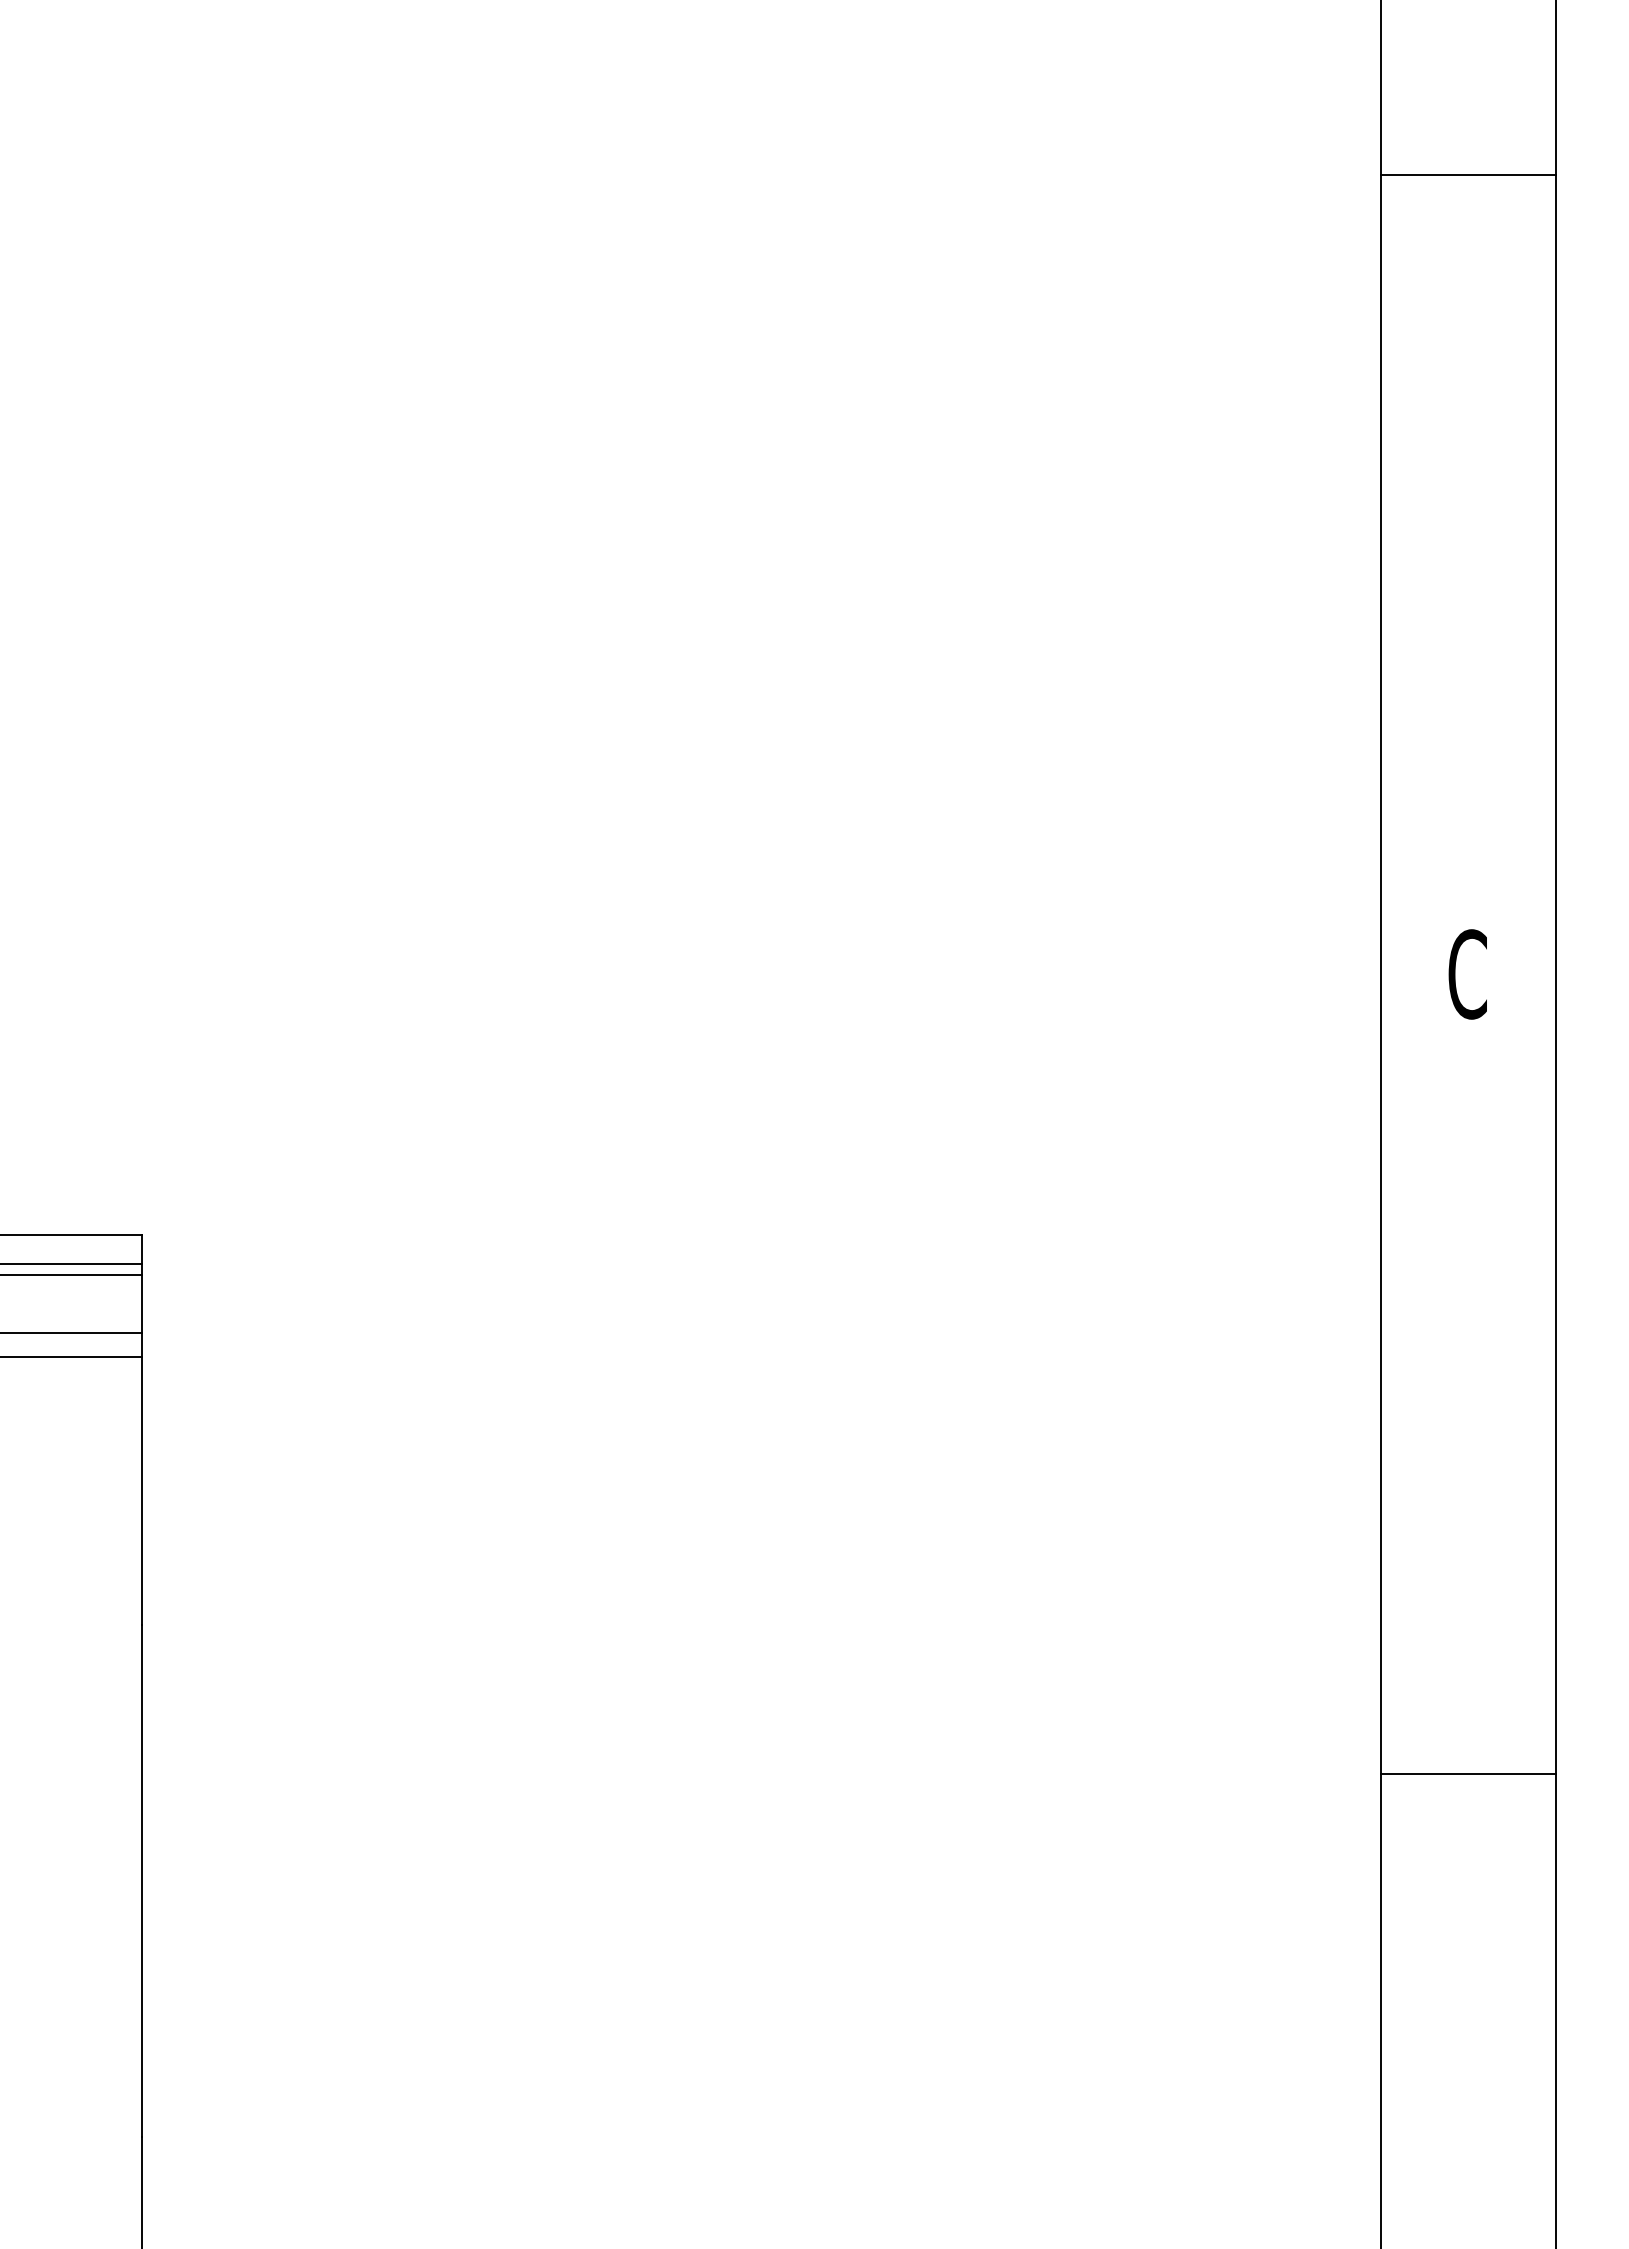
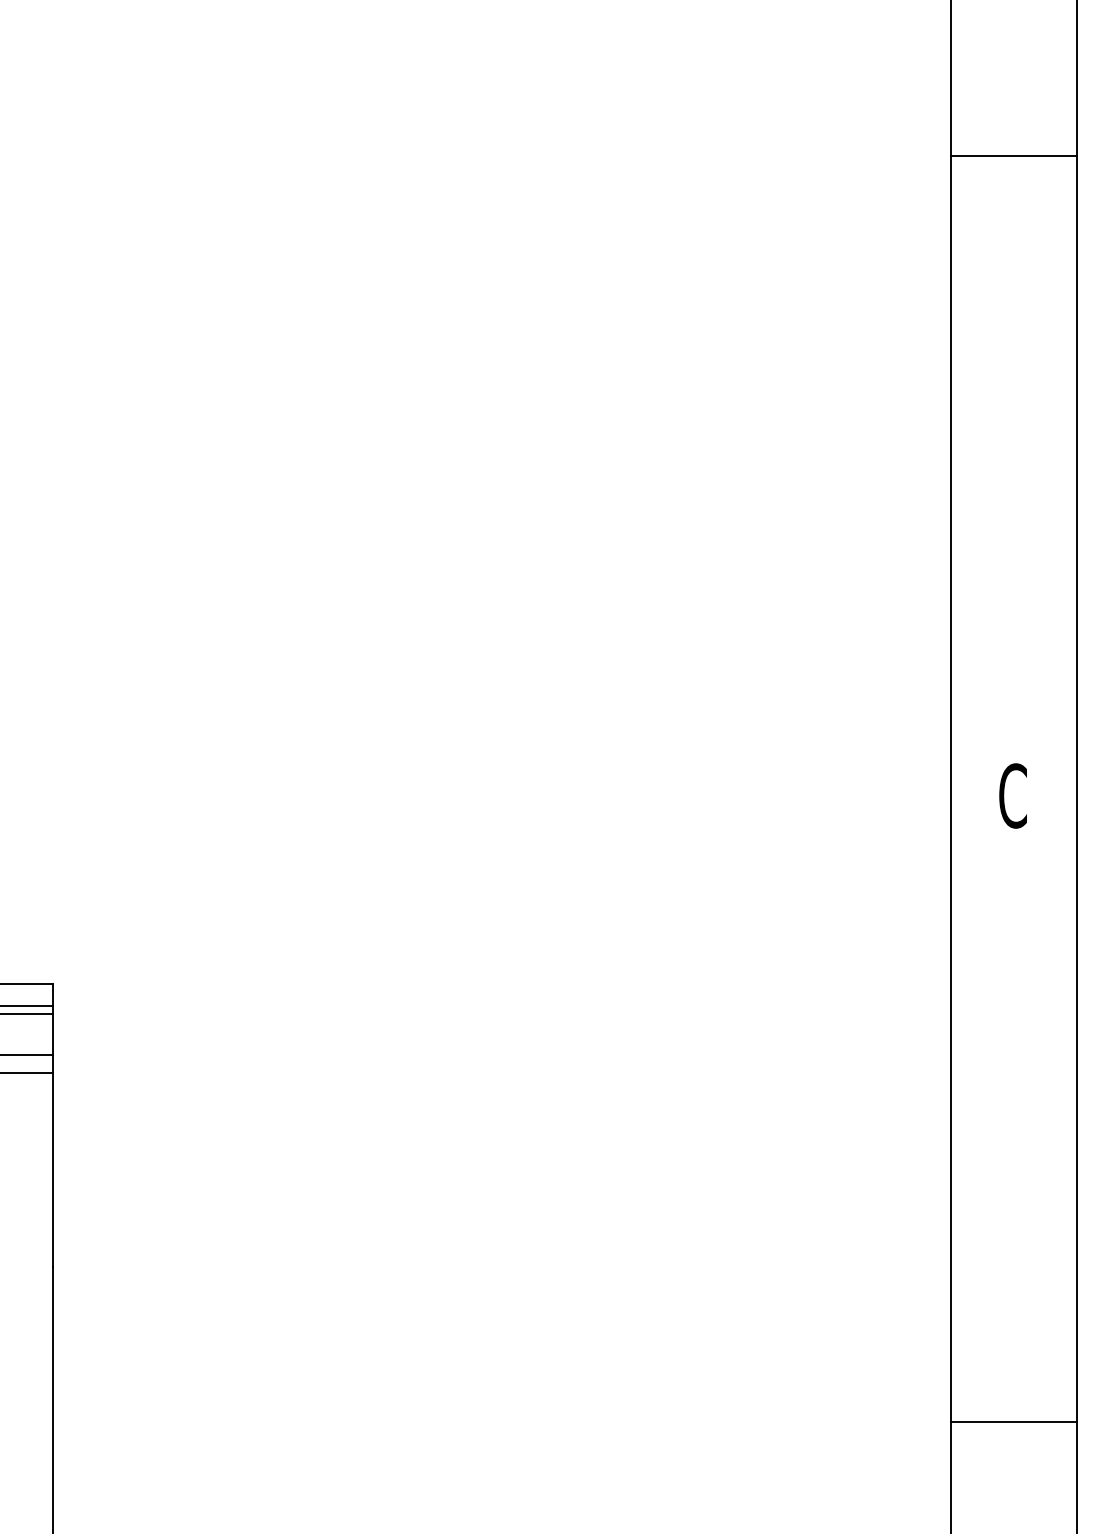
line: (1468, 175) -> (1013, 156), moved
line: (1468, 1774) -> (1013, 1421), moved

